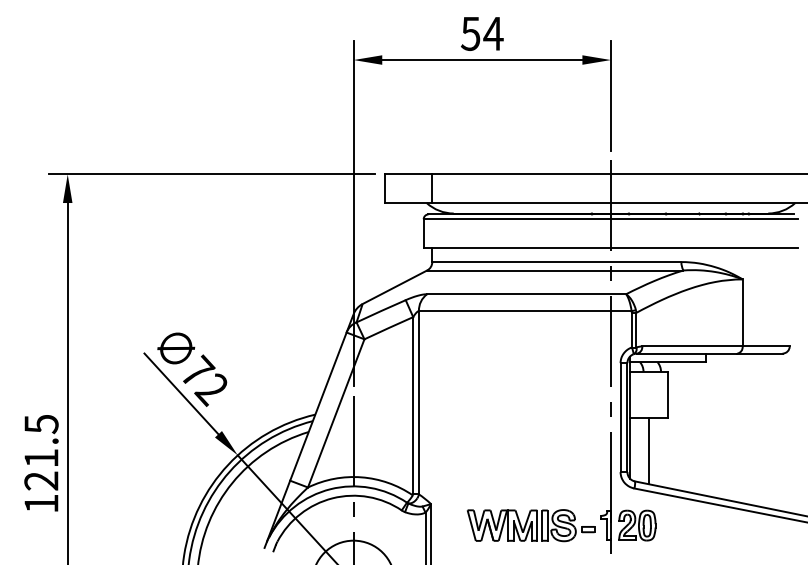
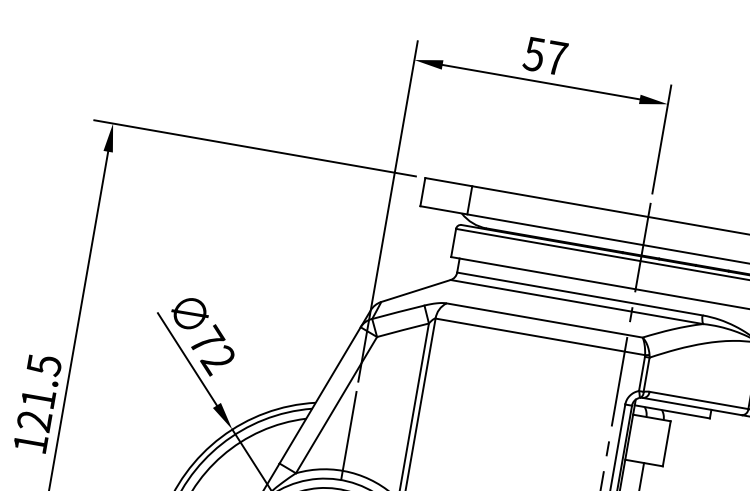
text: (493, 33) -> (556, 57), 54 -> 57

